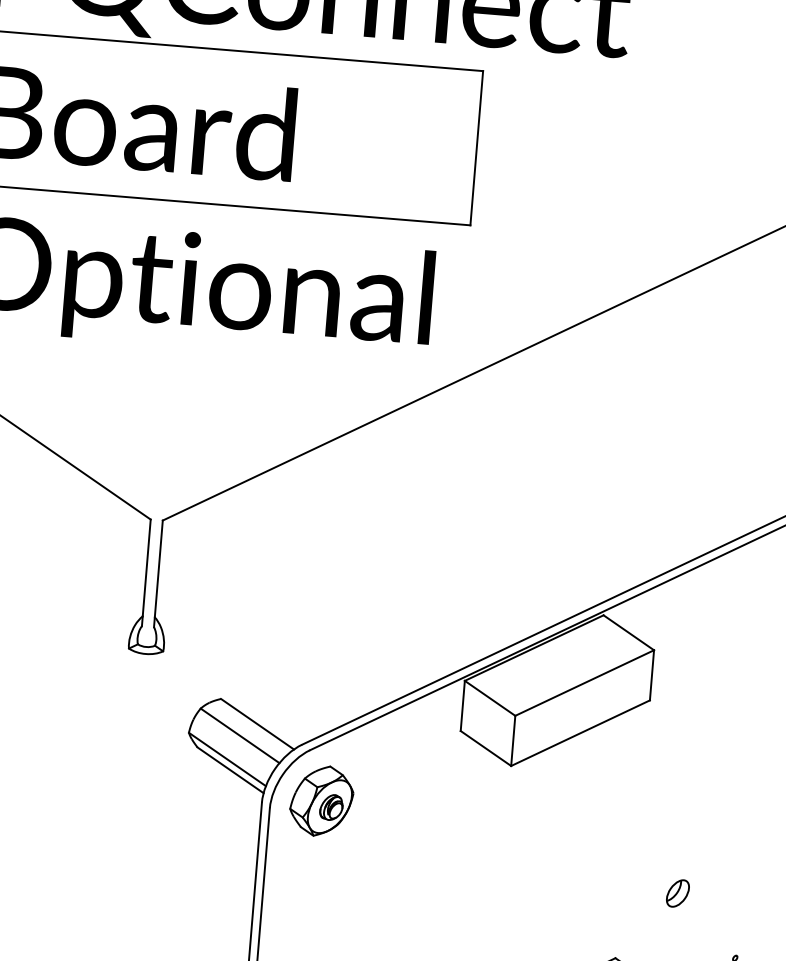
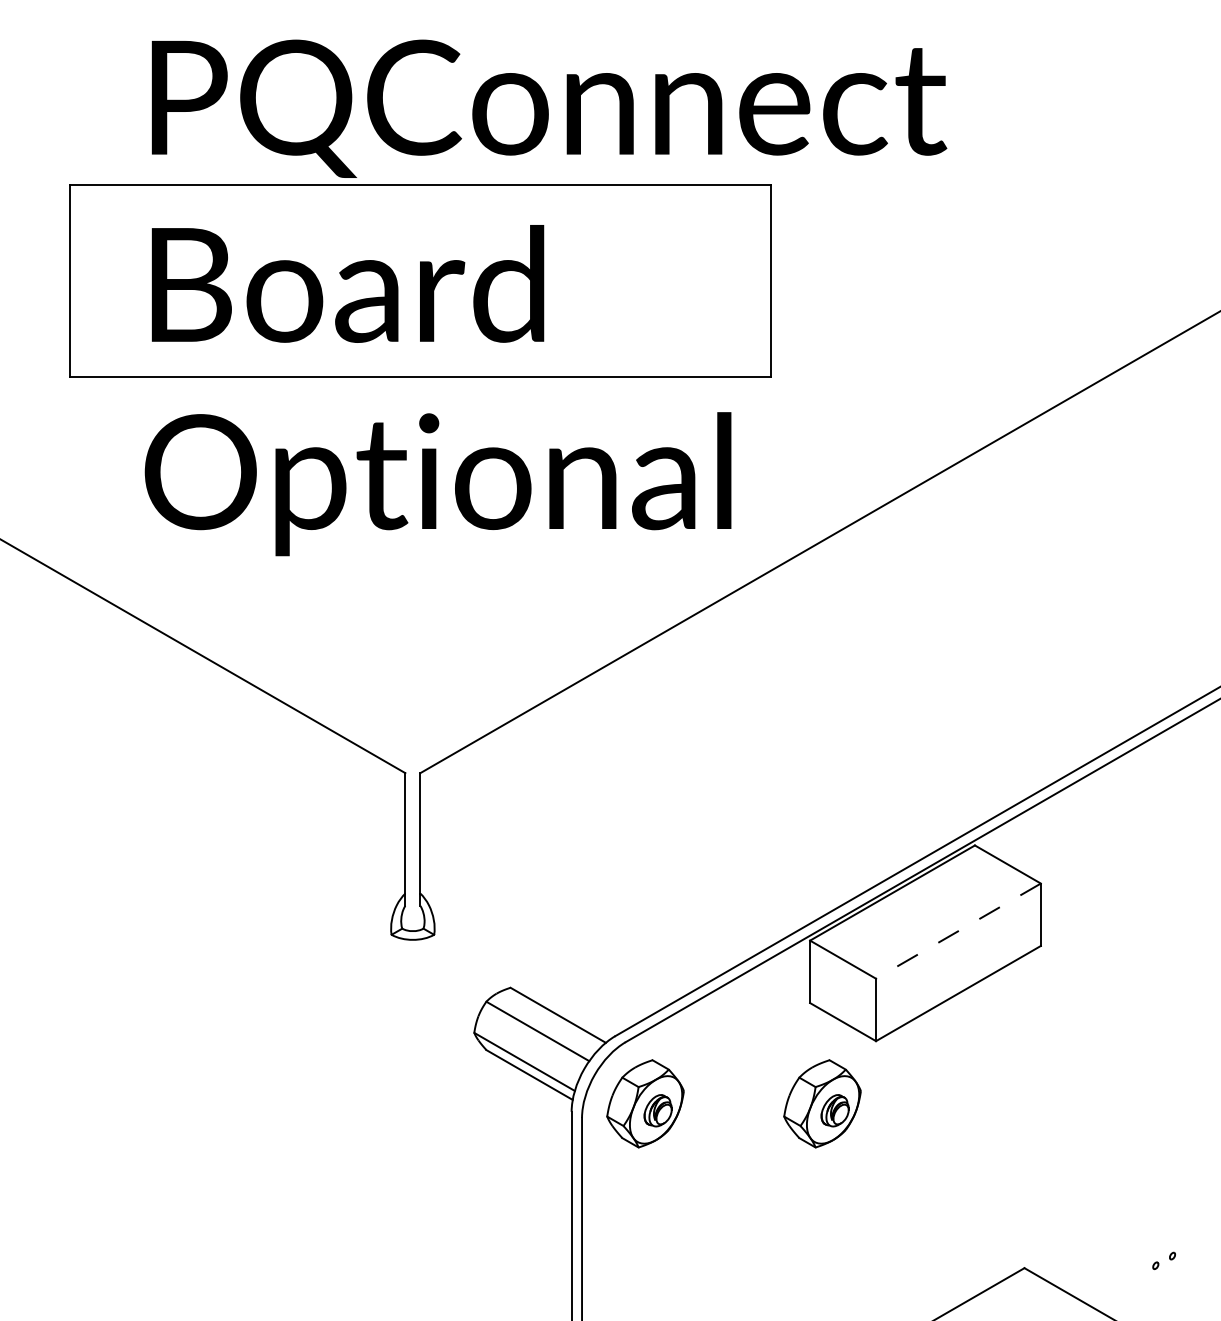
line: (584, 683) -> (958, 931), solid -> dashed
part: (464, 812) -> (822, 1103), added
part: (678, 893) -> (1095, 1181), removed

